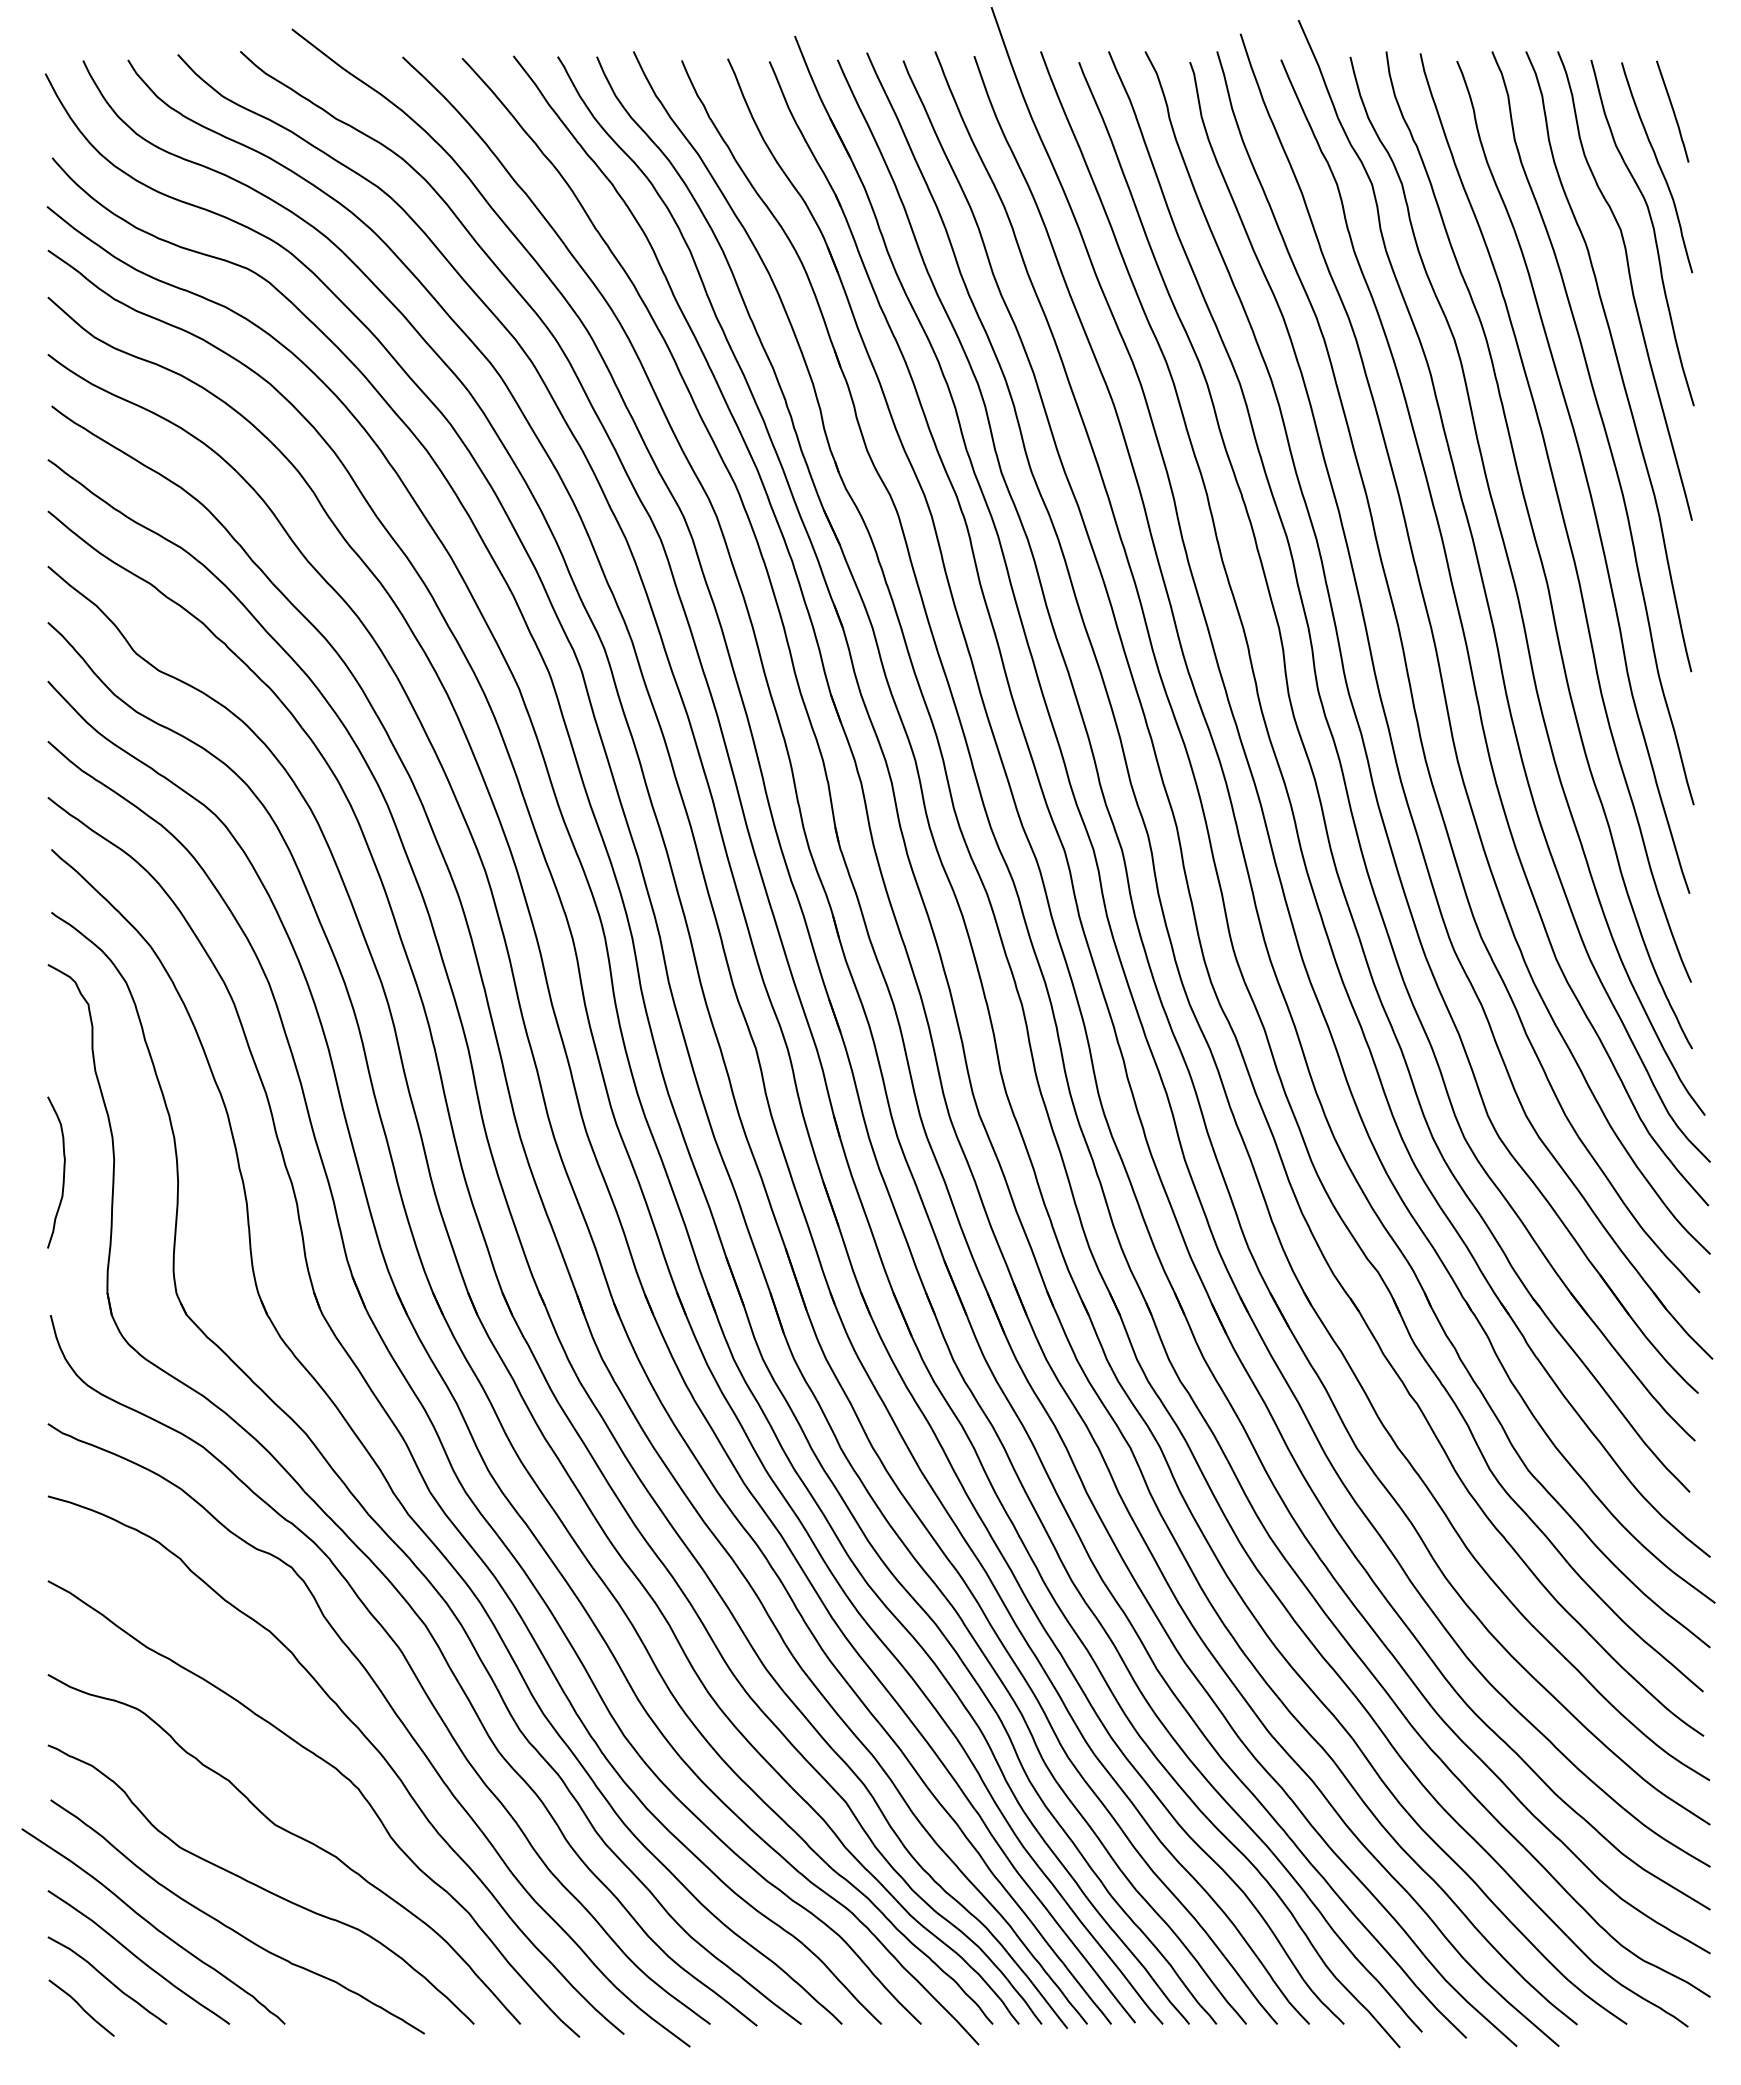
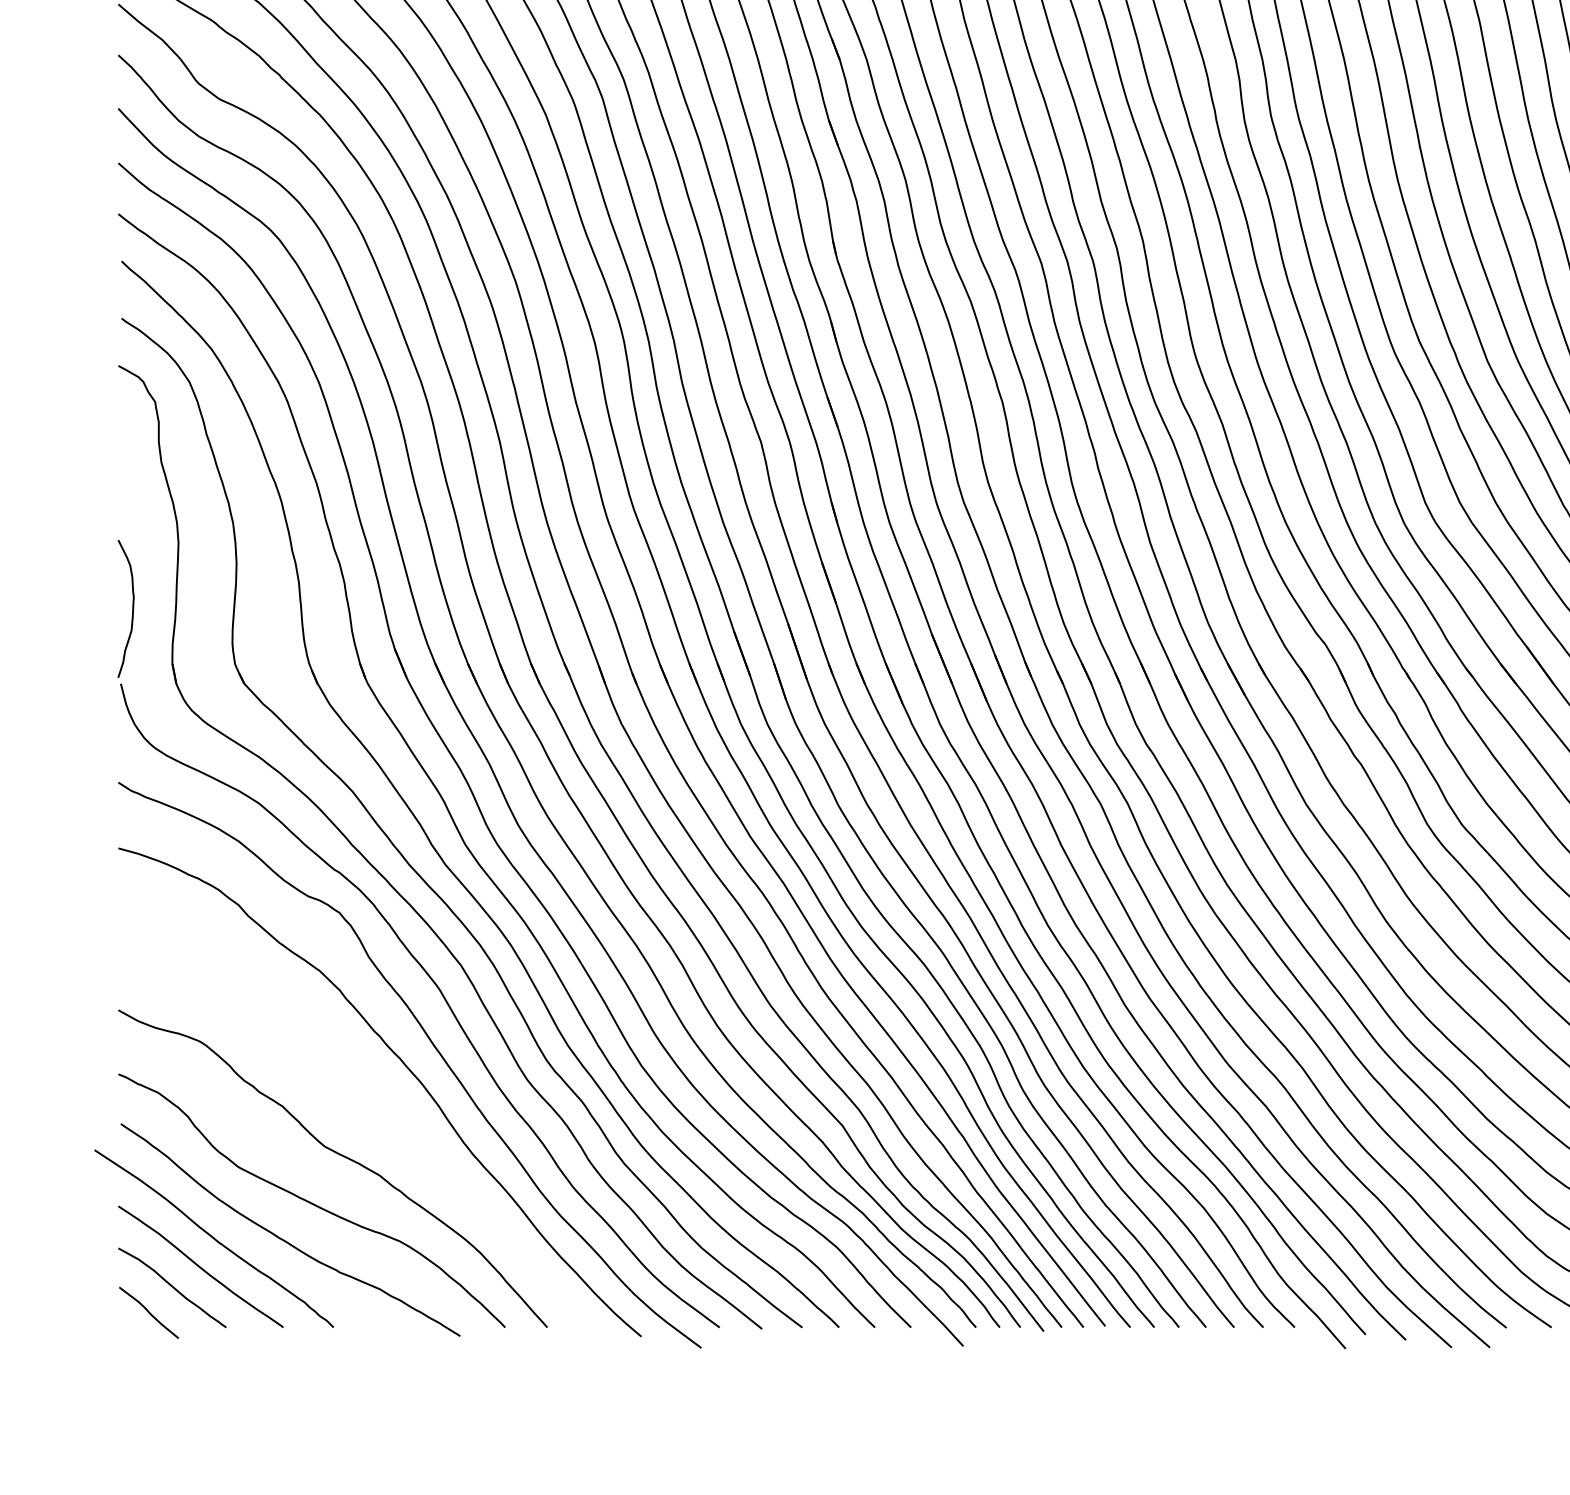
curve: (63, 1172) -> (132, 608), moved
curve: (341, 1775) -> (384, 1101), removed

